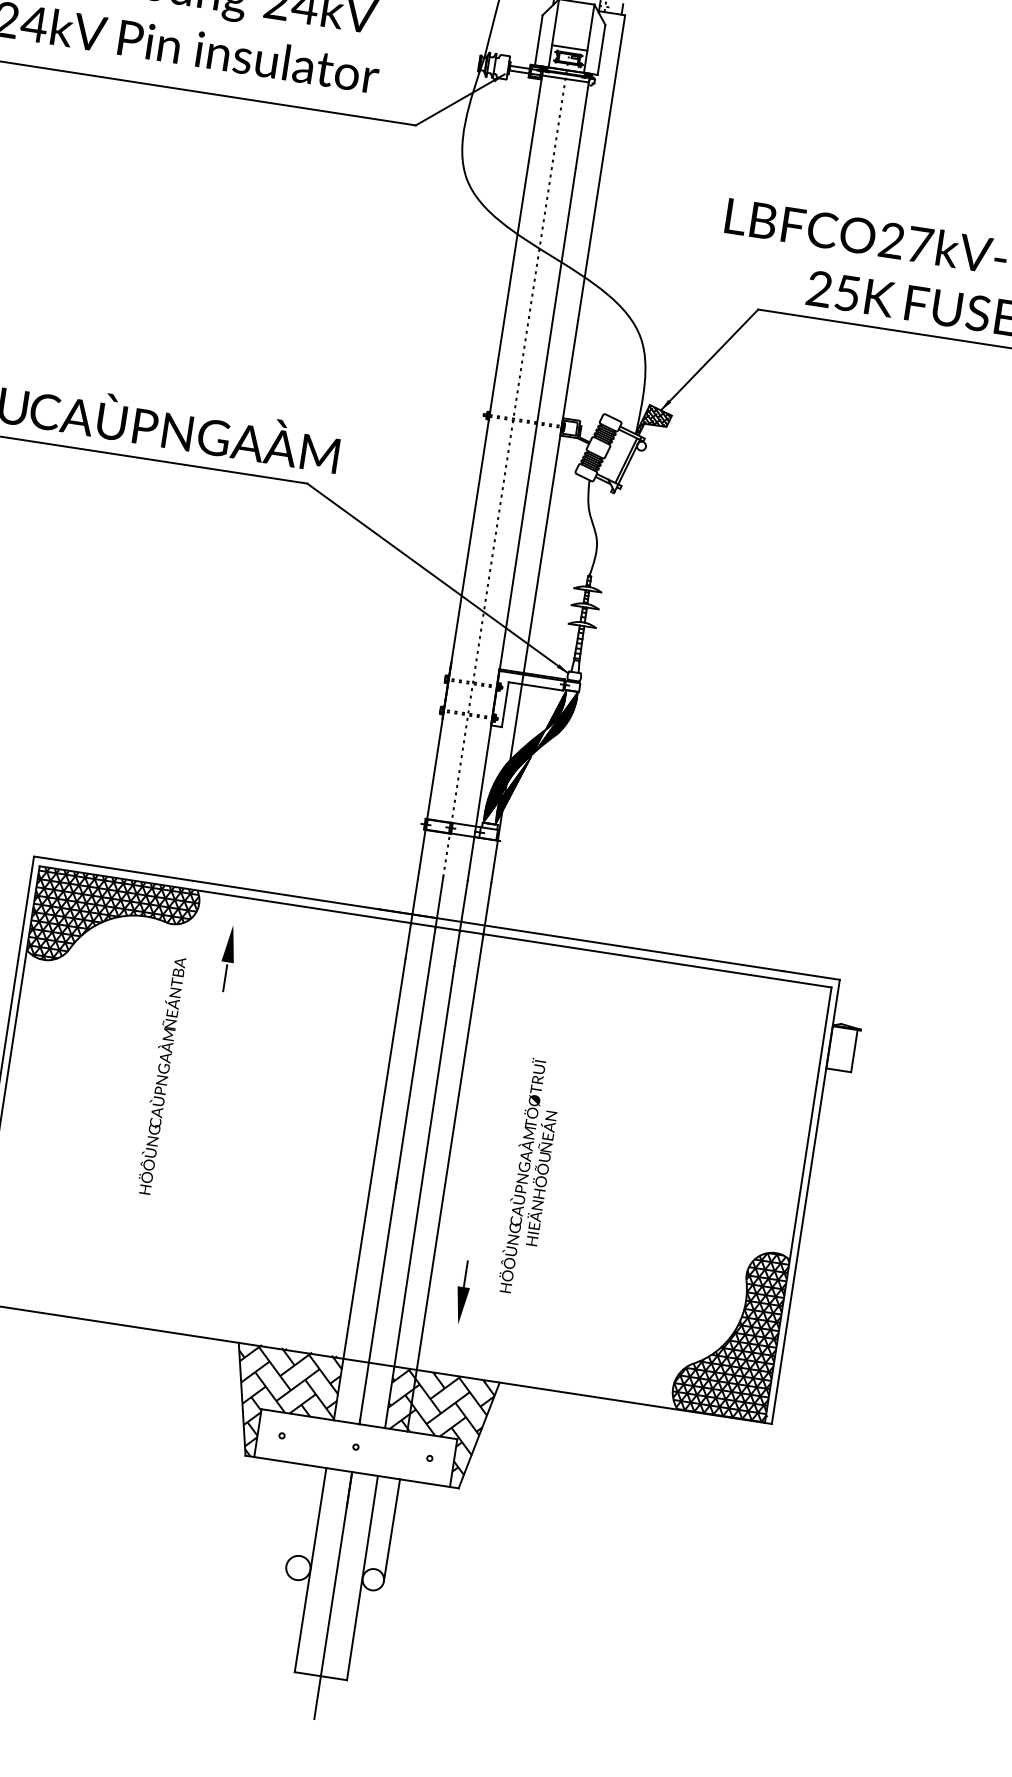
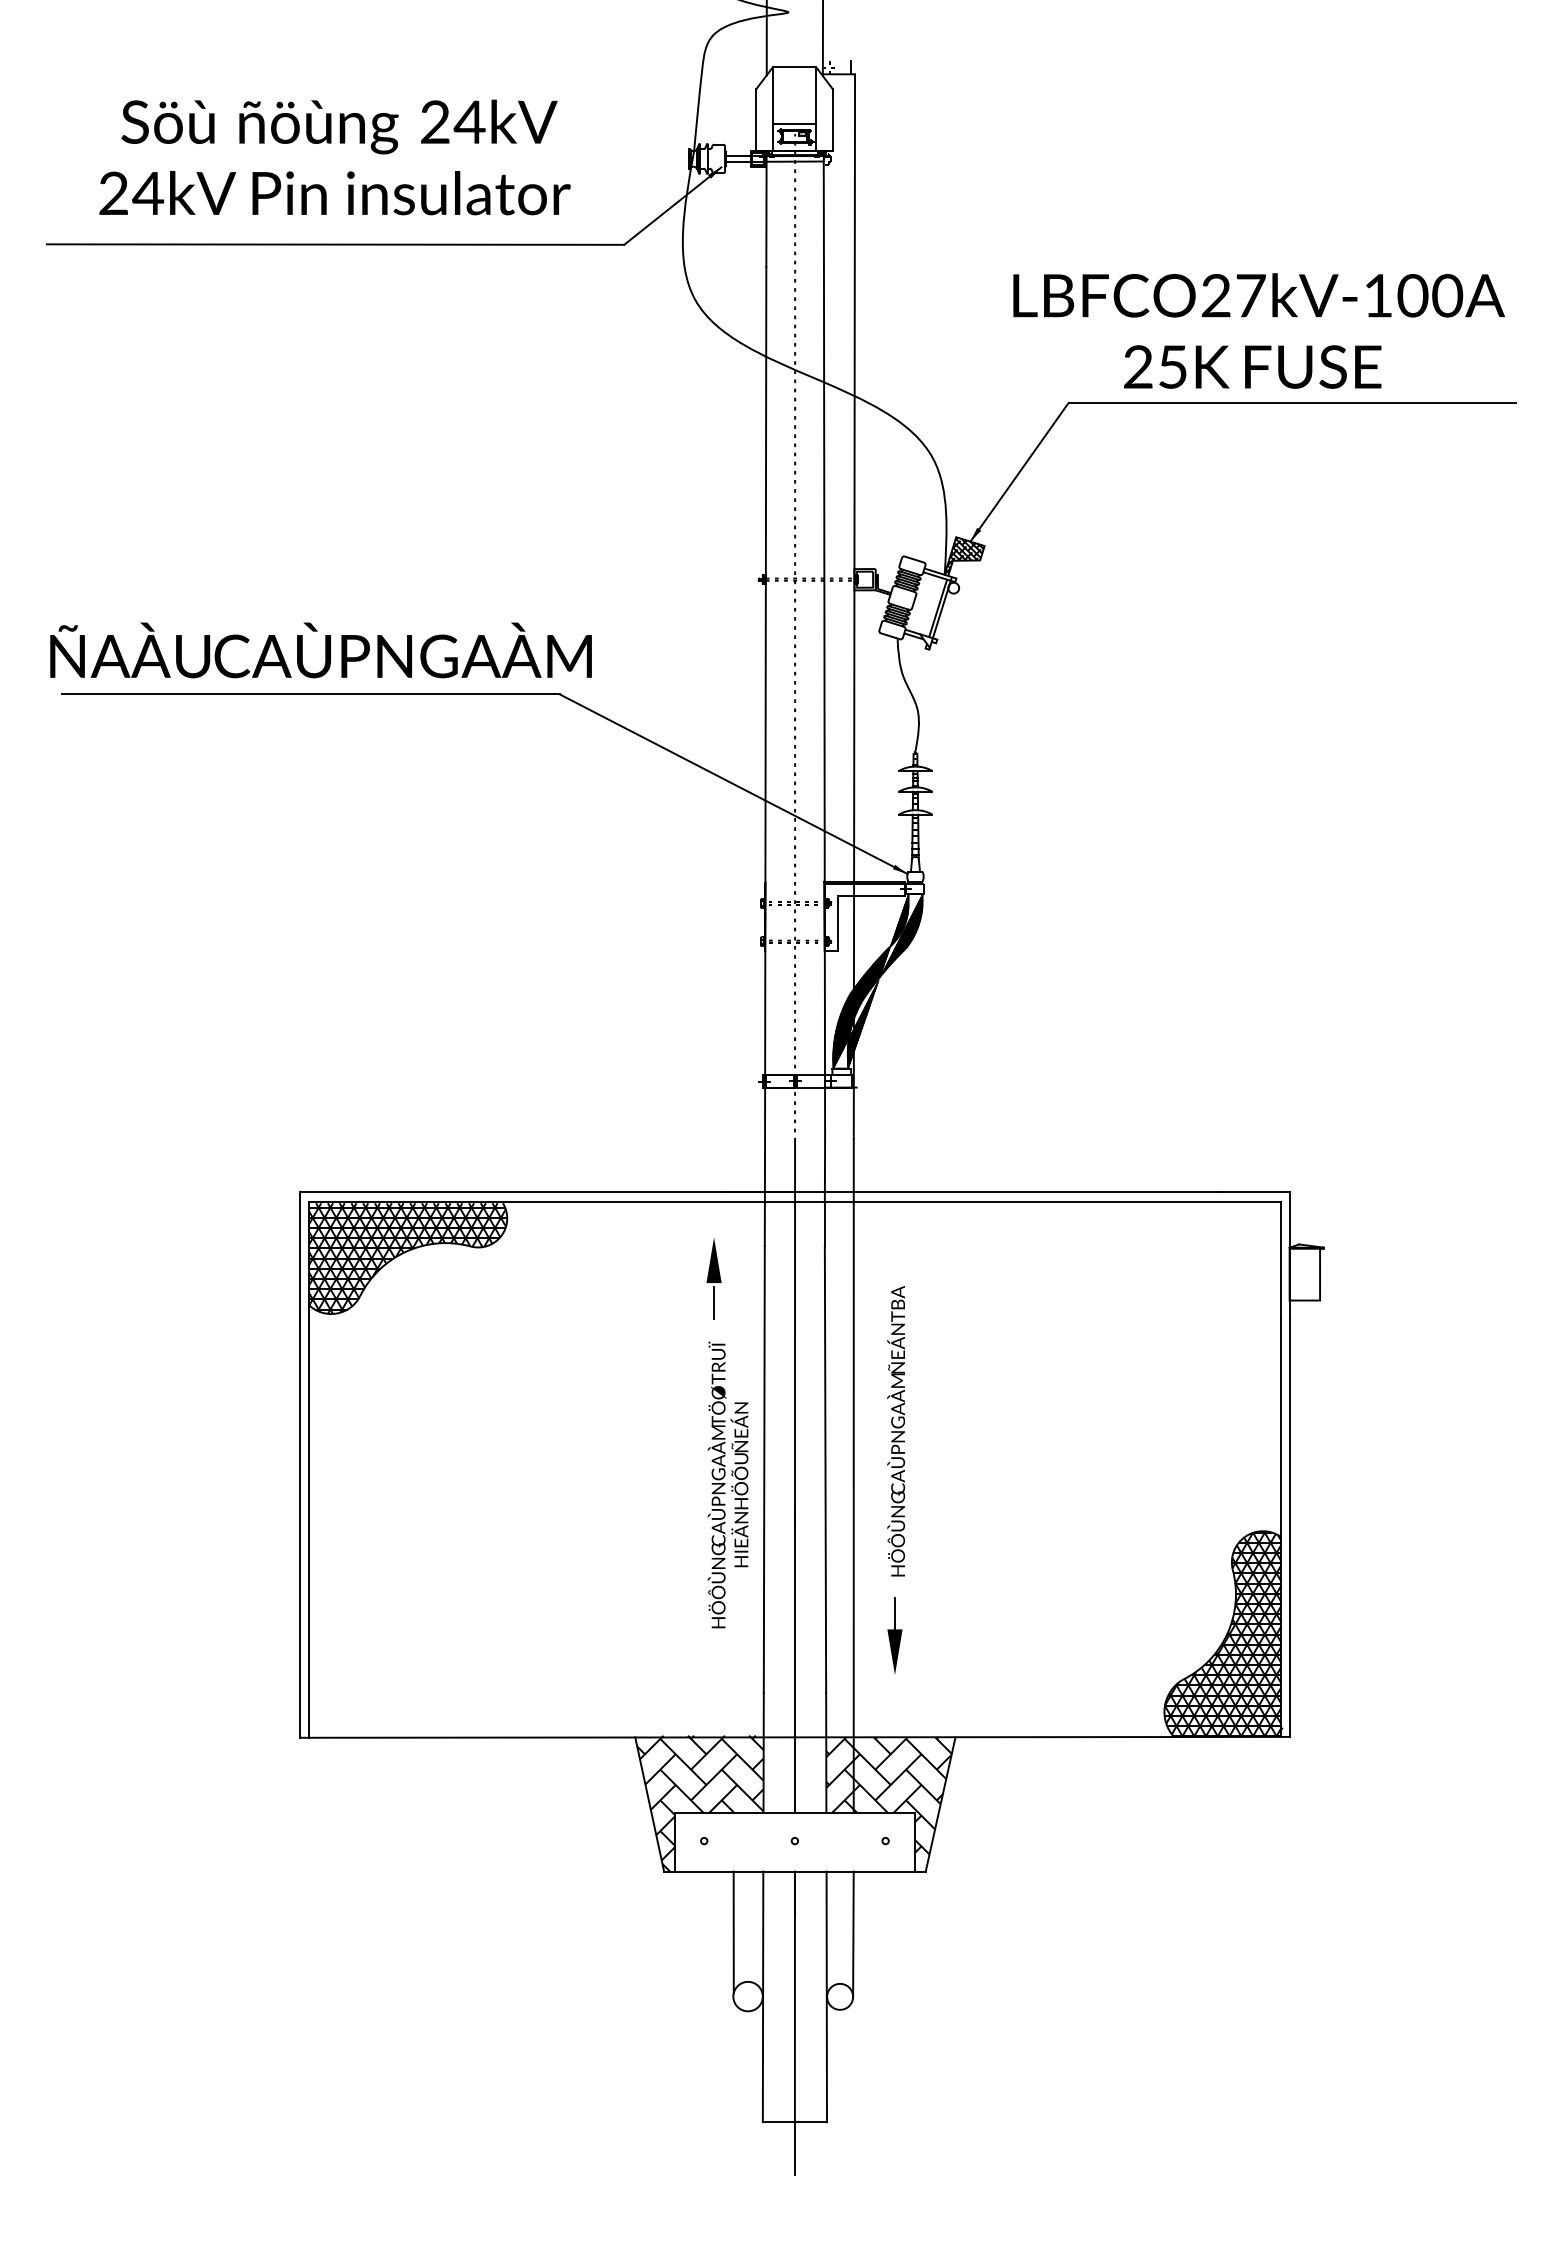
part: (227, 958) -> (713, 1278), moved
text: (161, 1075) -> (896, 1431), moved
text: (530, 1176) -> (727, 1484), moved
line: (294, 1513) -> (733, 1932), added

